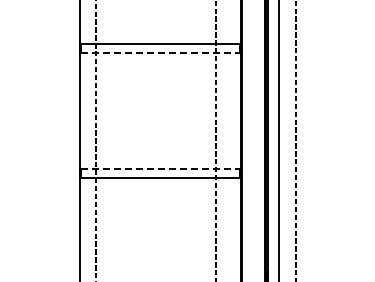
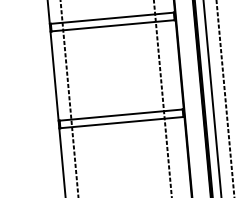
line: (160, 53) -> (113, 25), dashed -> solid
line: (160, 168) -> (121, 115), dashed -> solid

